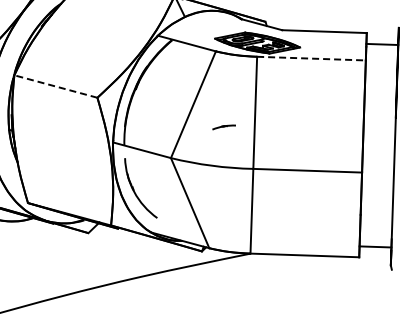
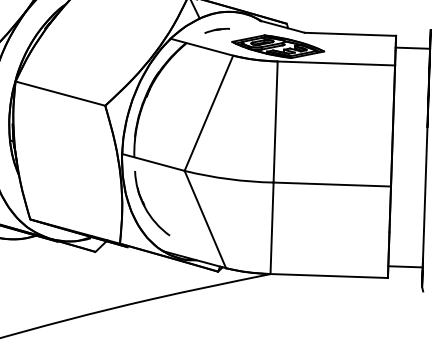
line: (311, 58) -> (336, 63), dashed -> solid
line: (55, 86) -> (59, 93), dashed -> solid
line: (223, 127) -> (216, 30), moved

